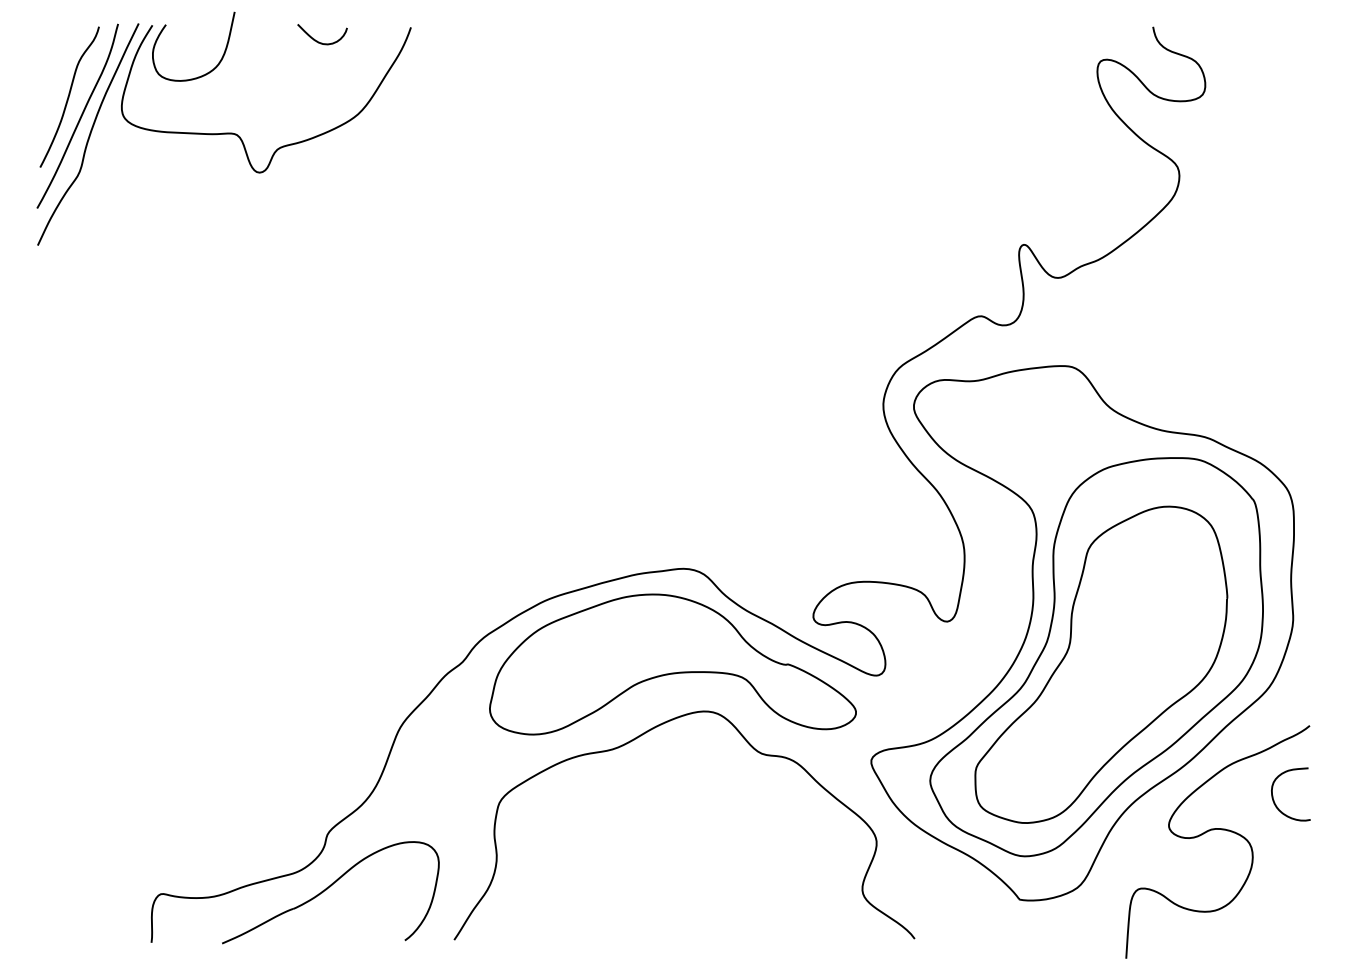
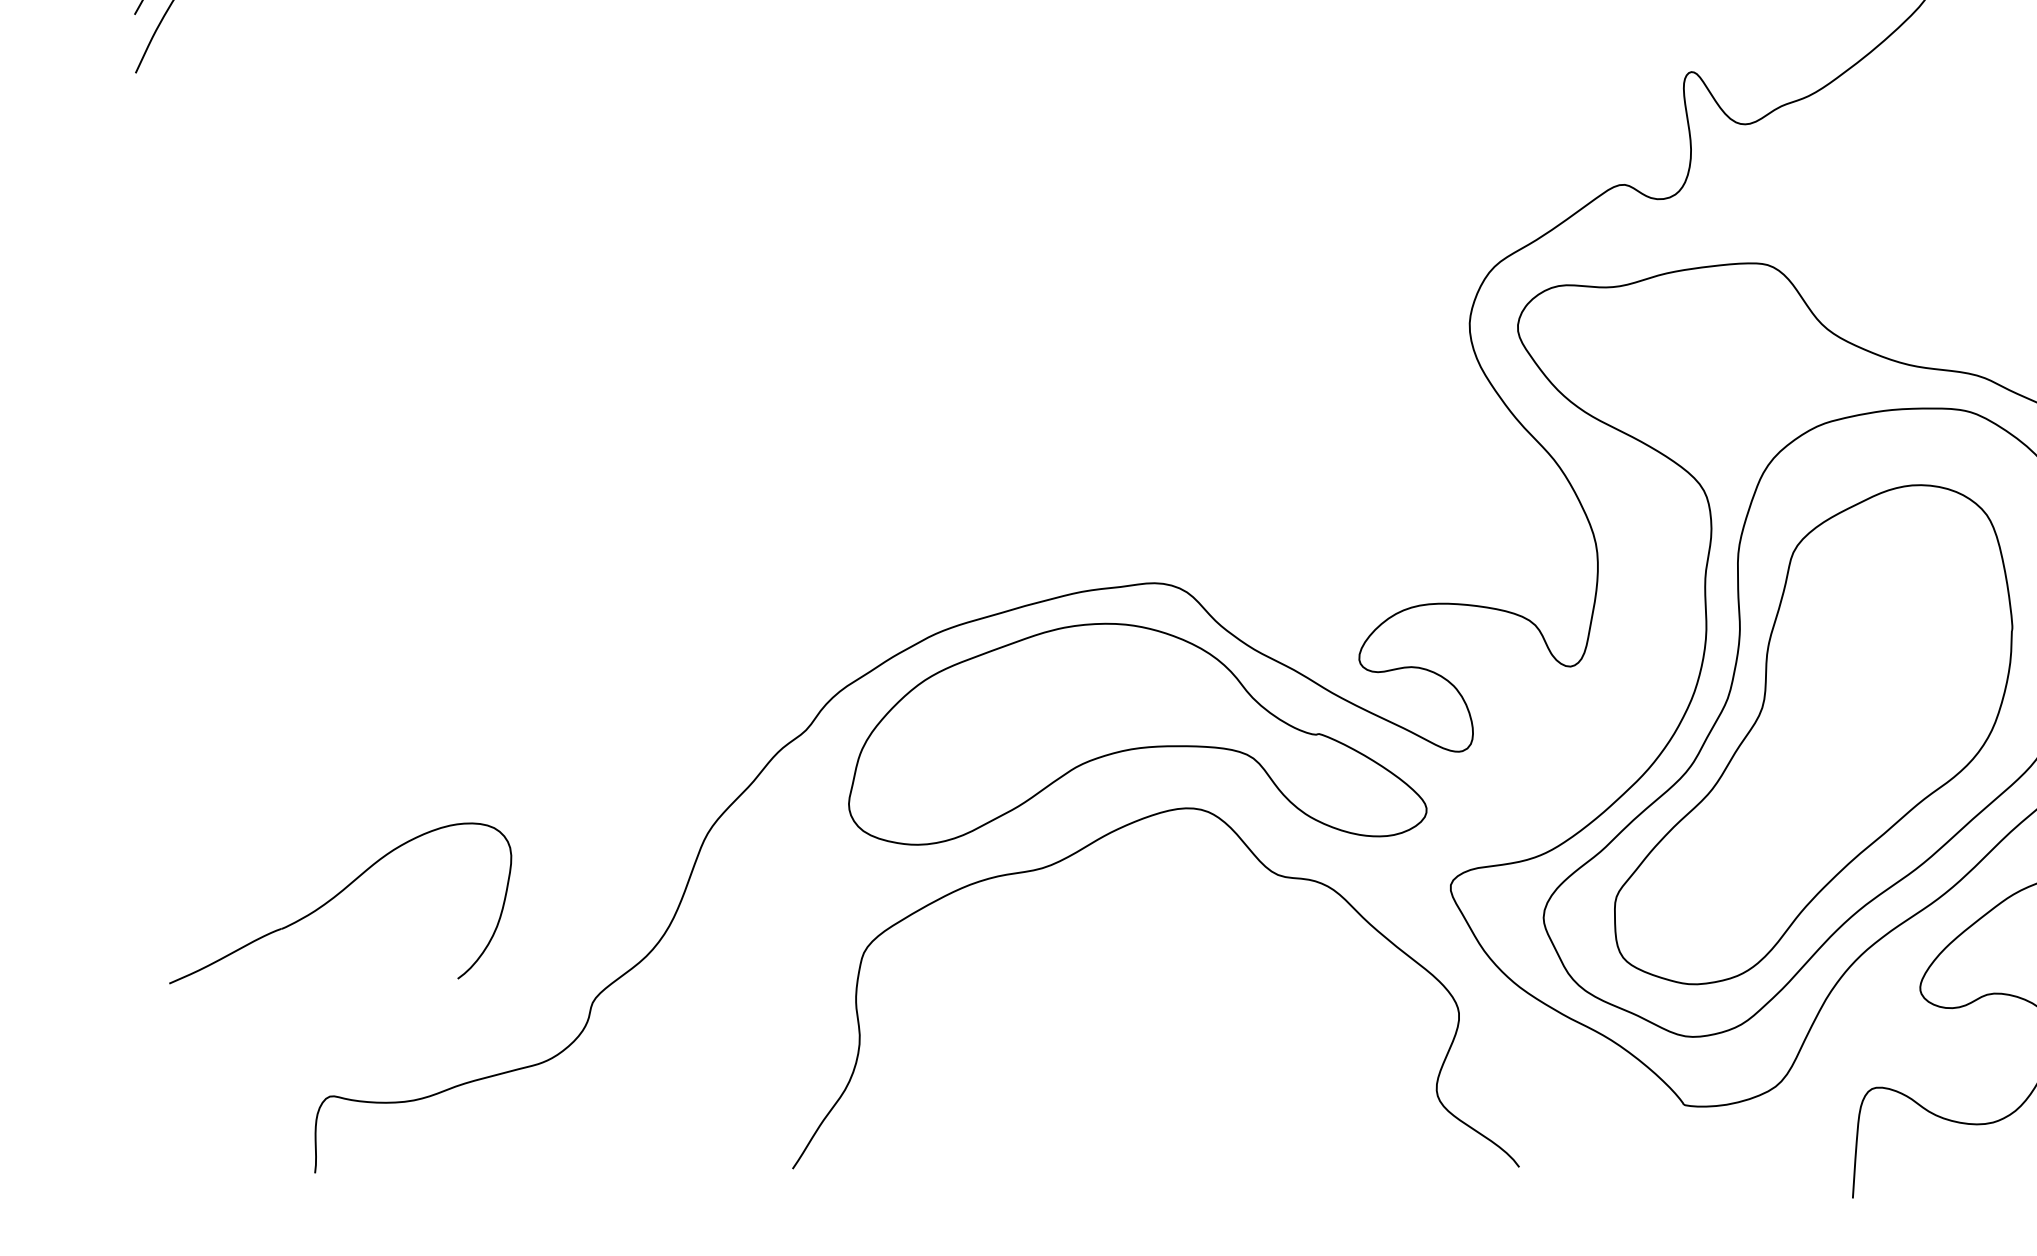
part: (330, 892) -> (340, 903), moved

